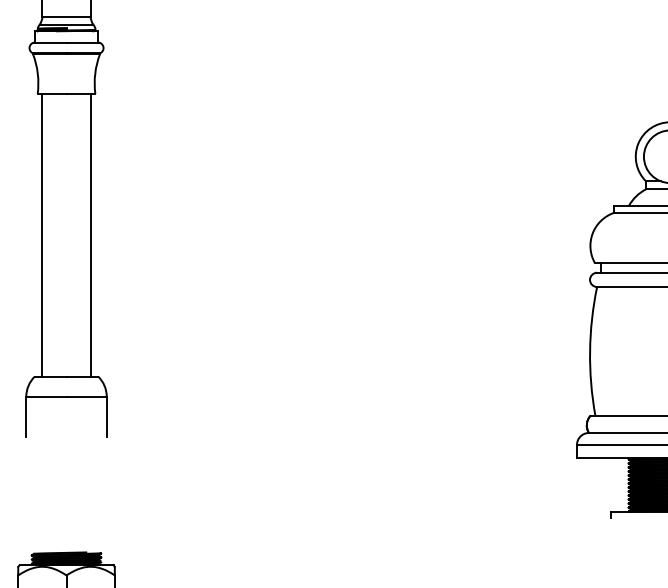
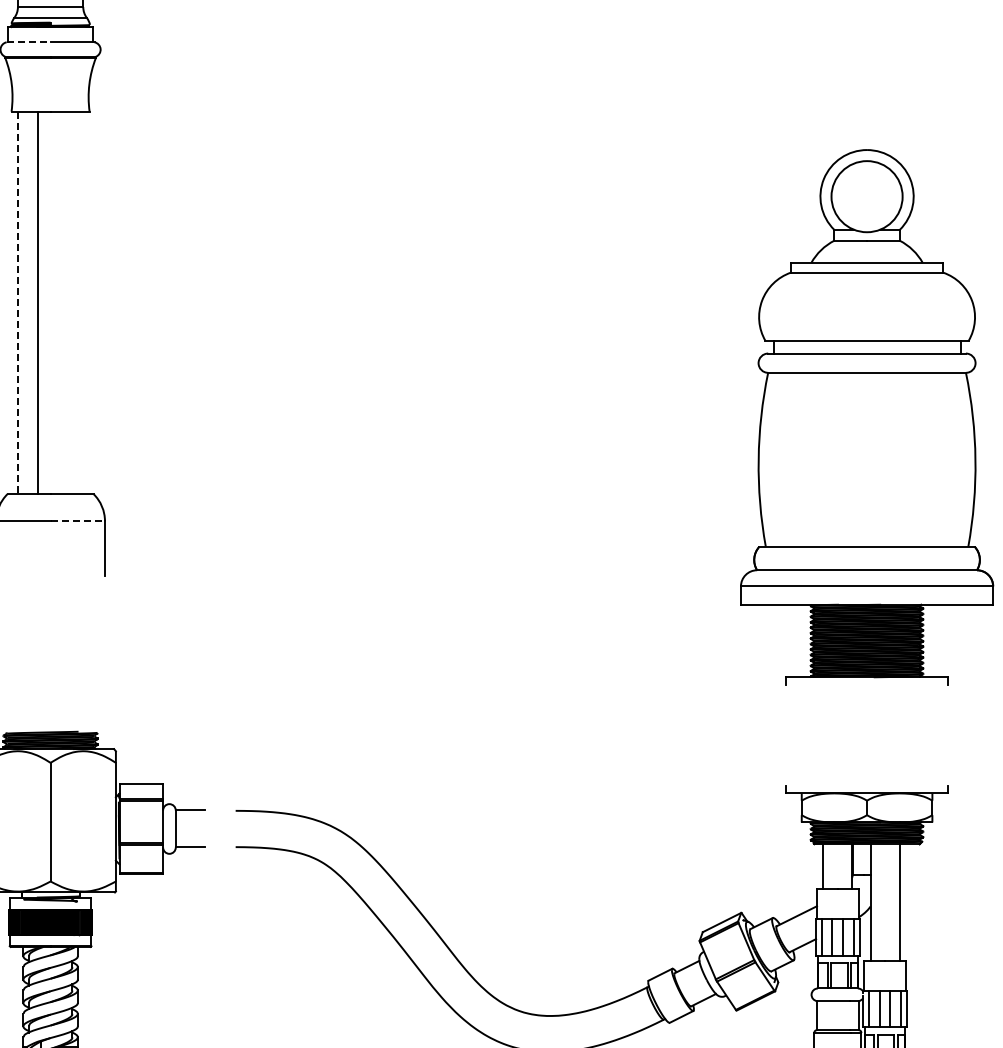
line: (50, 42) -> (28, 42), solid -> dashed
line: (42, 235) -> (17, 303), solid -> dashed
line: (90, 235) -> (38, 302), moved
line: (87, 396) -> (78, 521), solid -> dashed

